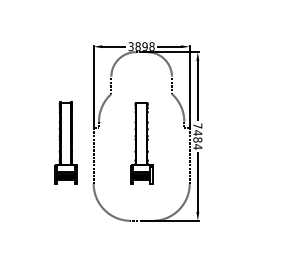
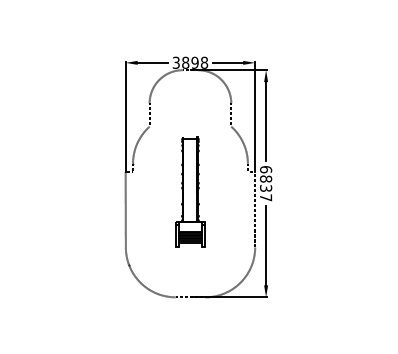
text: (198, 136) -> (266, 183), 7484 -> 6837
part: (65, 142) -> (88, 191), removed

